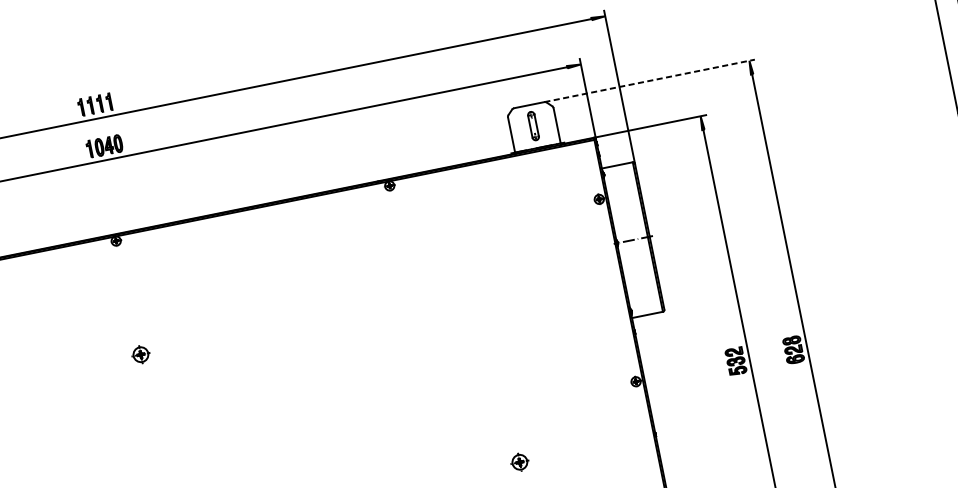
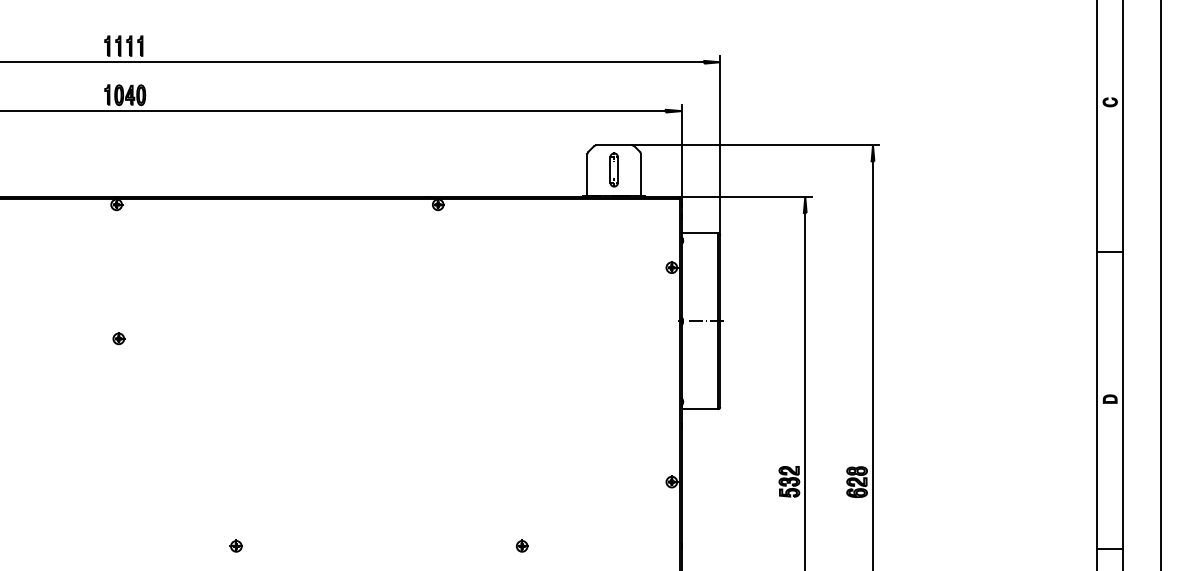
line: (649, 81) -> (755, 145), dashed -> solid
part: (140, 354) -> (118, 338), size x0.62
part: (519, 461) -> (521, 545), size x0.62

